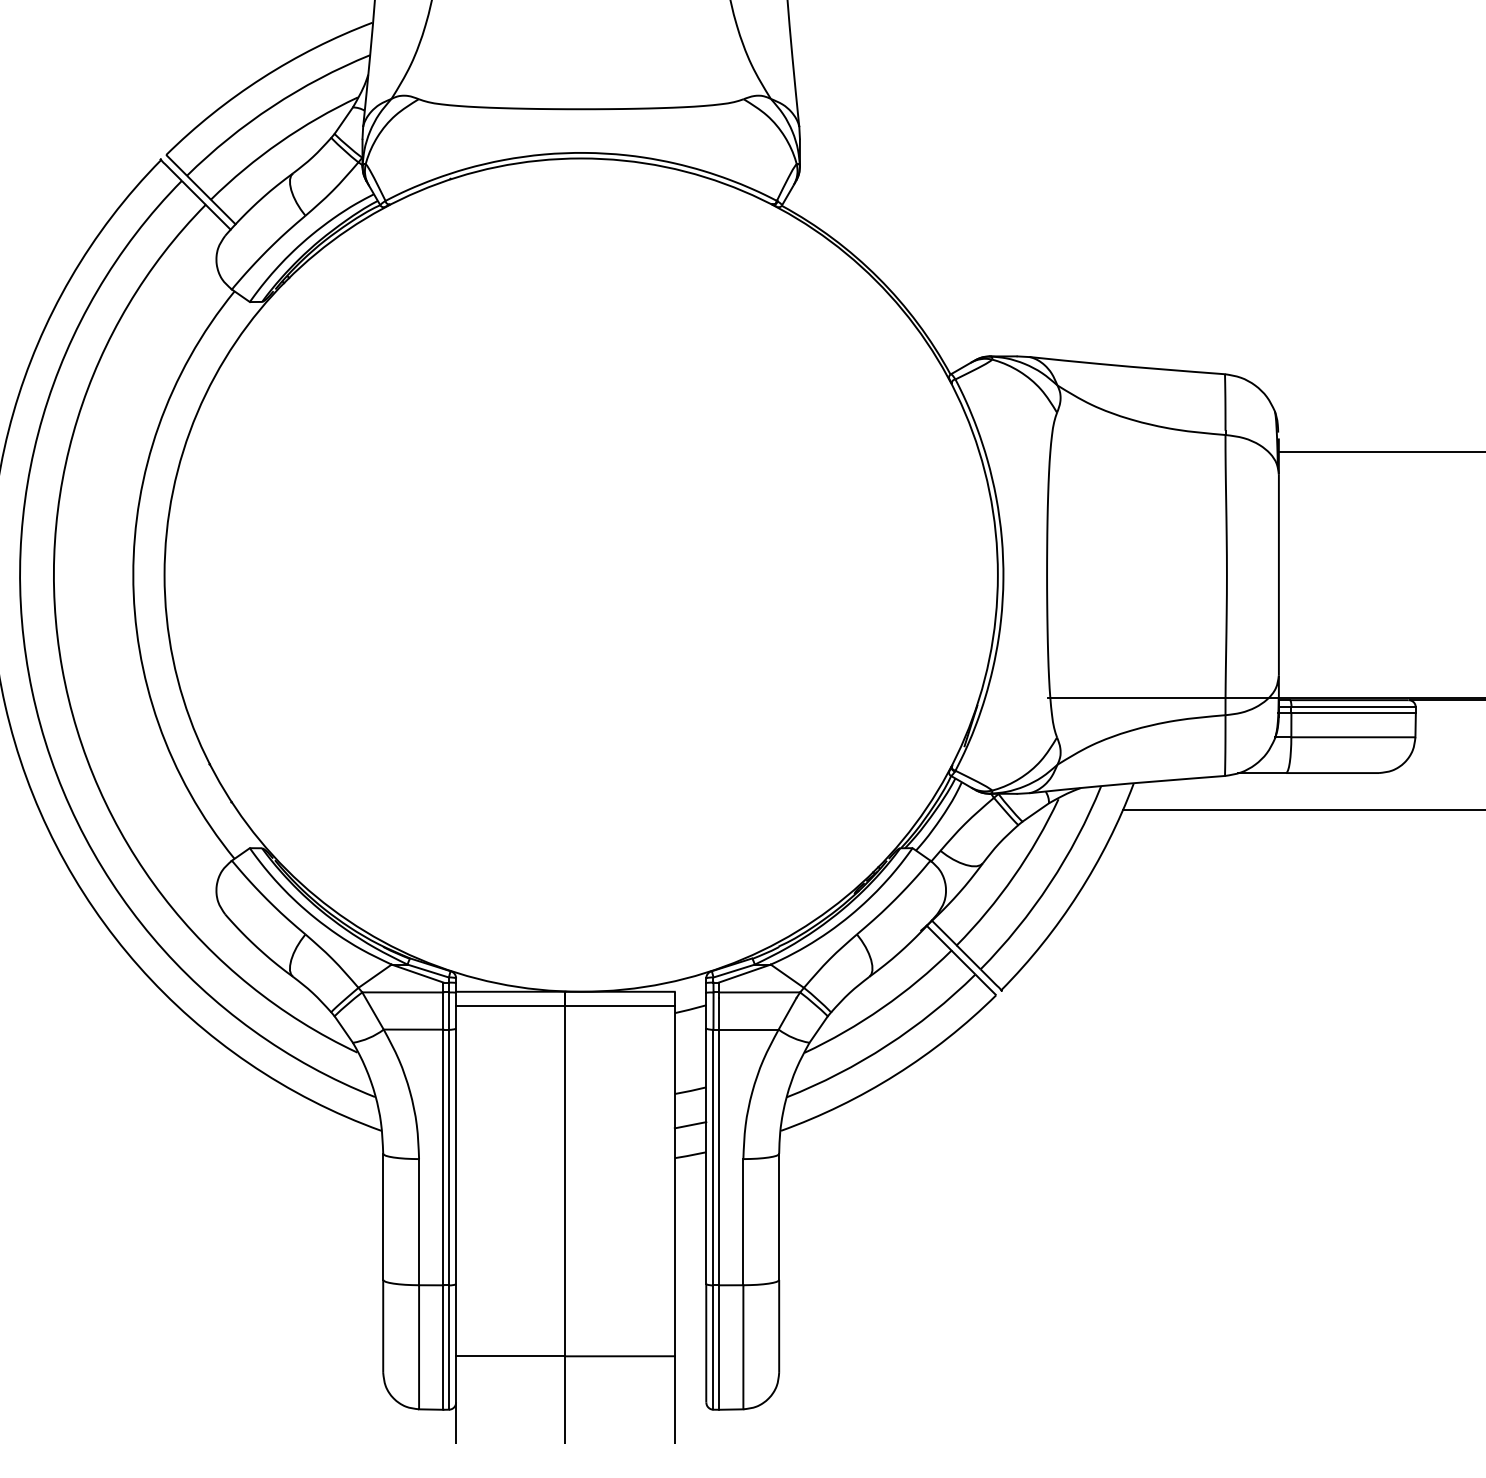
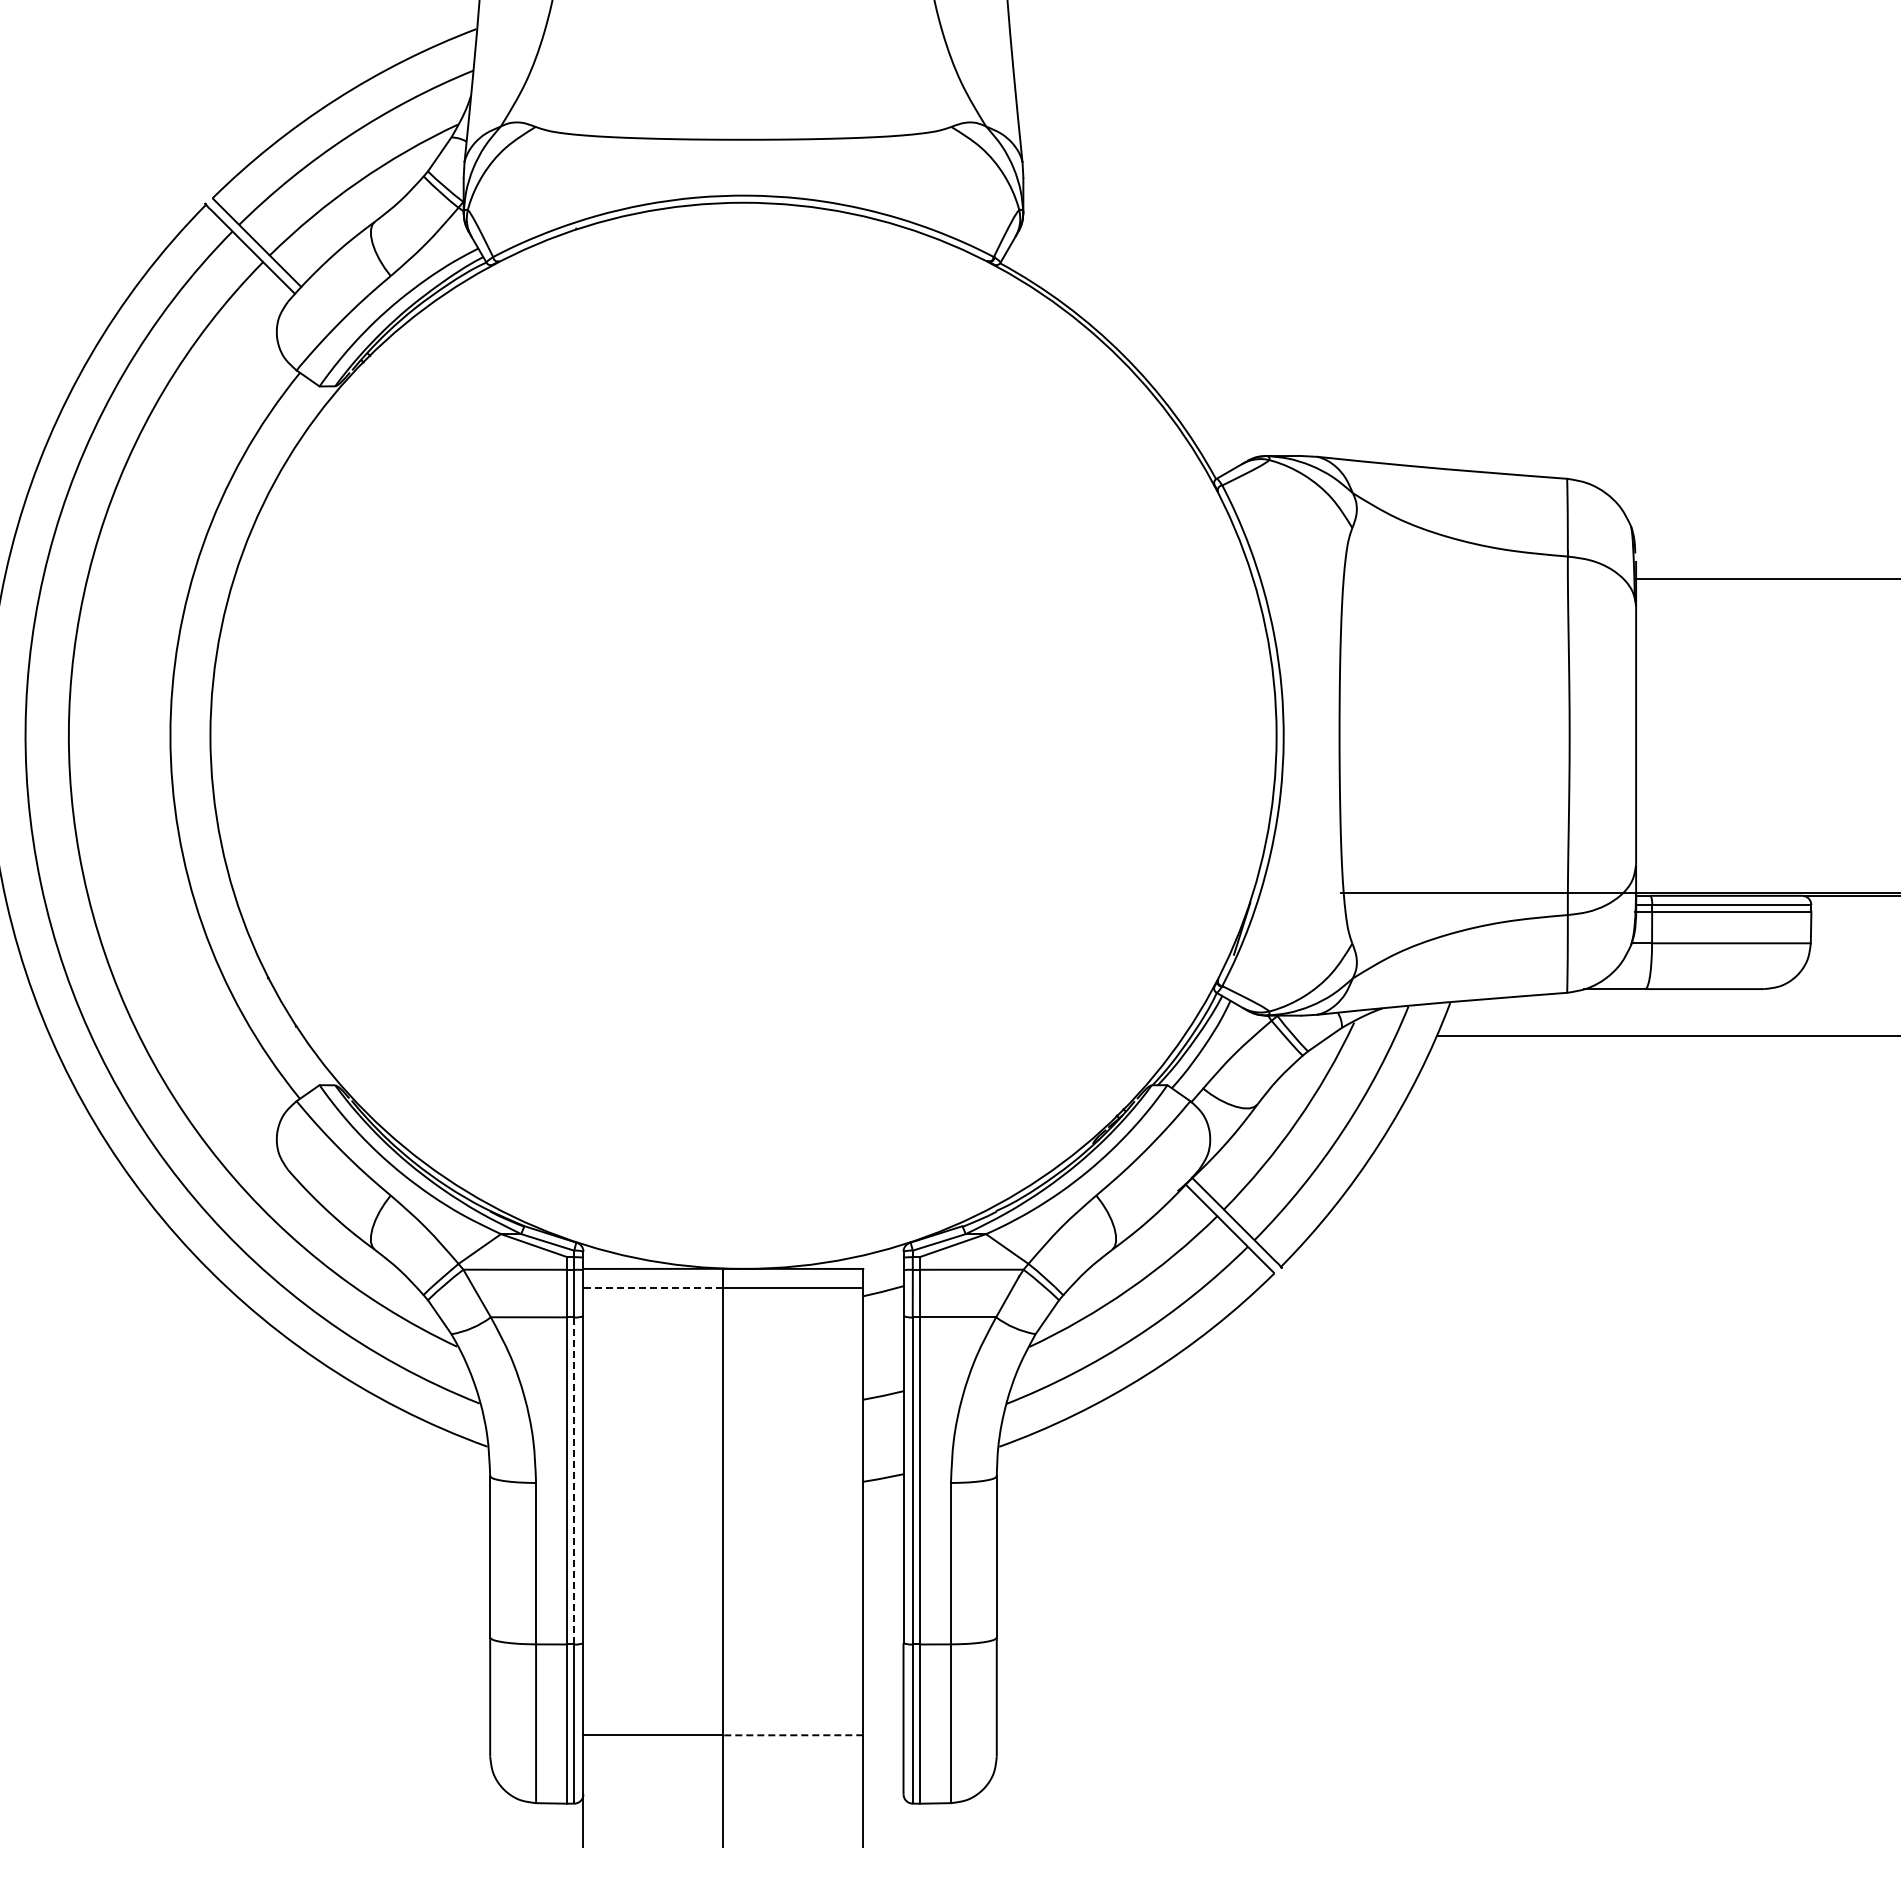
line: (510, 1006) -> (653, 1287), solid -> dashed
line: (690, 1125) -> (883, 1439), removed
line: (449, 1157) -> (574, 1480), solid -> dashed
line: (620, 1356) -> (793, 1735), solid -> dashed

